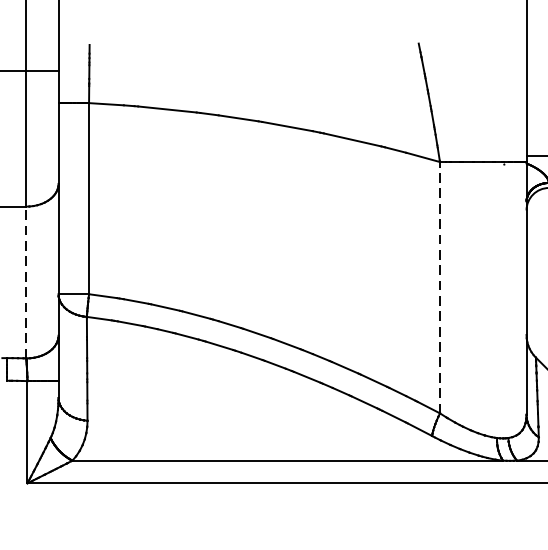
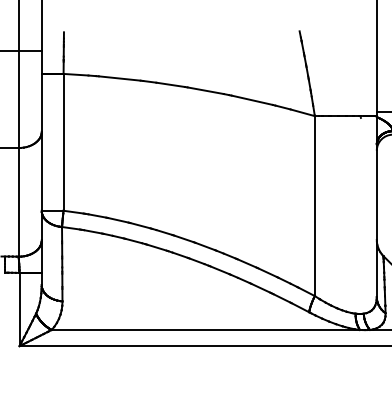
line: (26, 281) -> (18, 201), dashed -> solid
line: (439, 288) -> (314, 206), dashed -> solid

